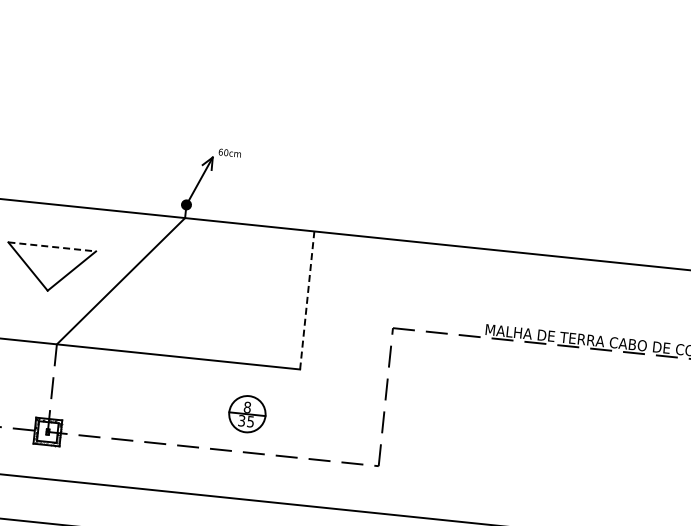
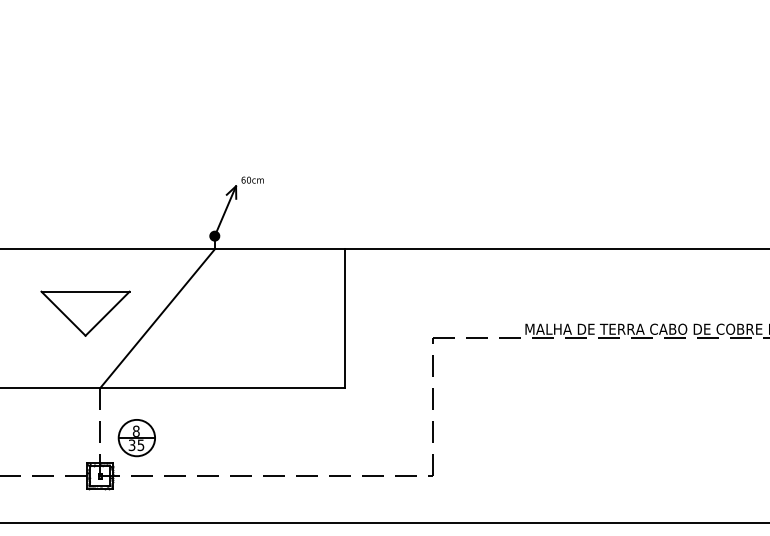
line: (53, 246) -> (86, 291), dashed -> solid
line: (307, 300) -> (344, 318), dashed -> solid
part: (246, 414) -> (136, 438), moved

